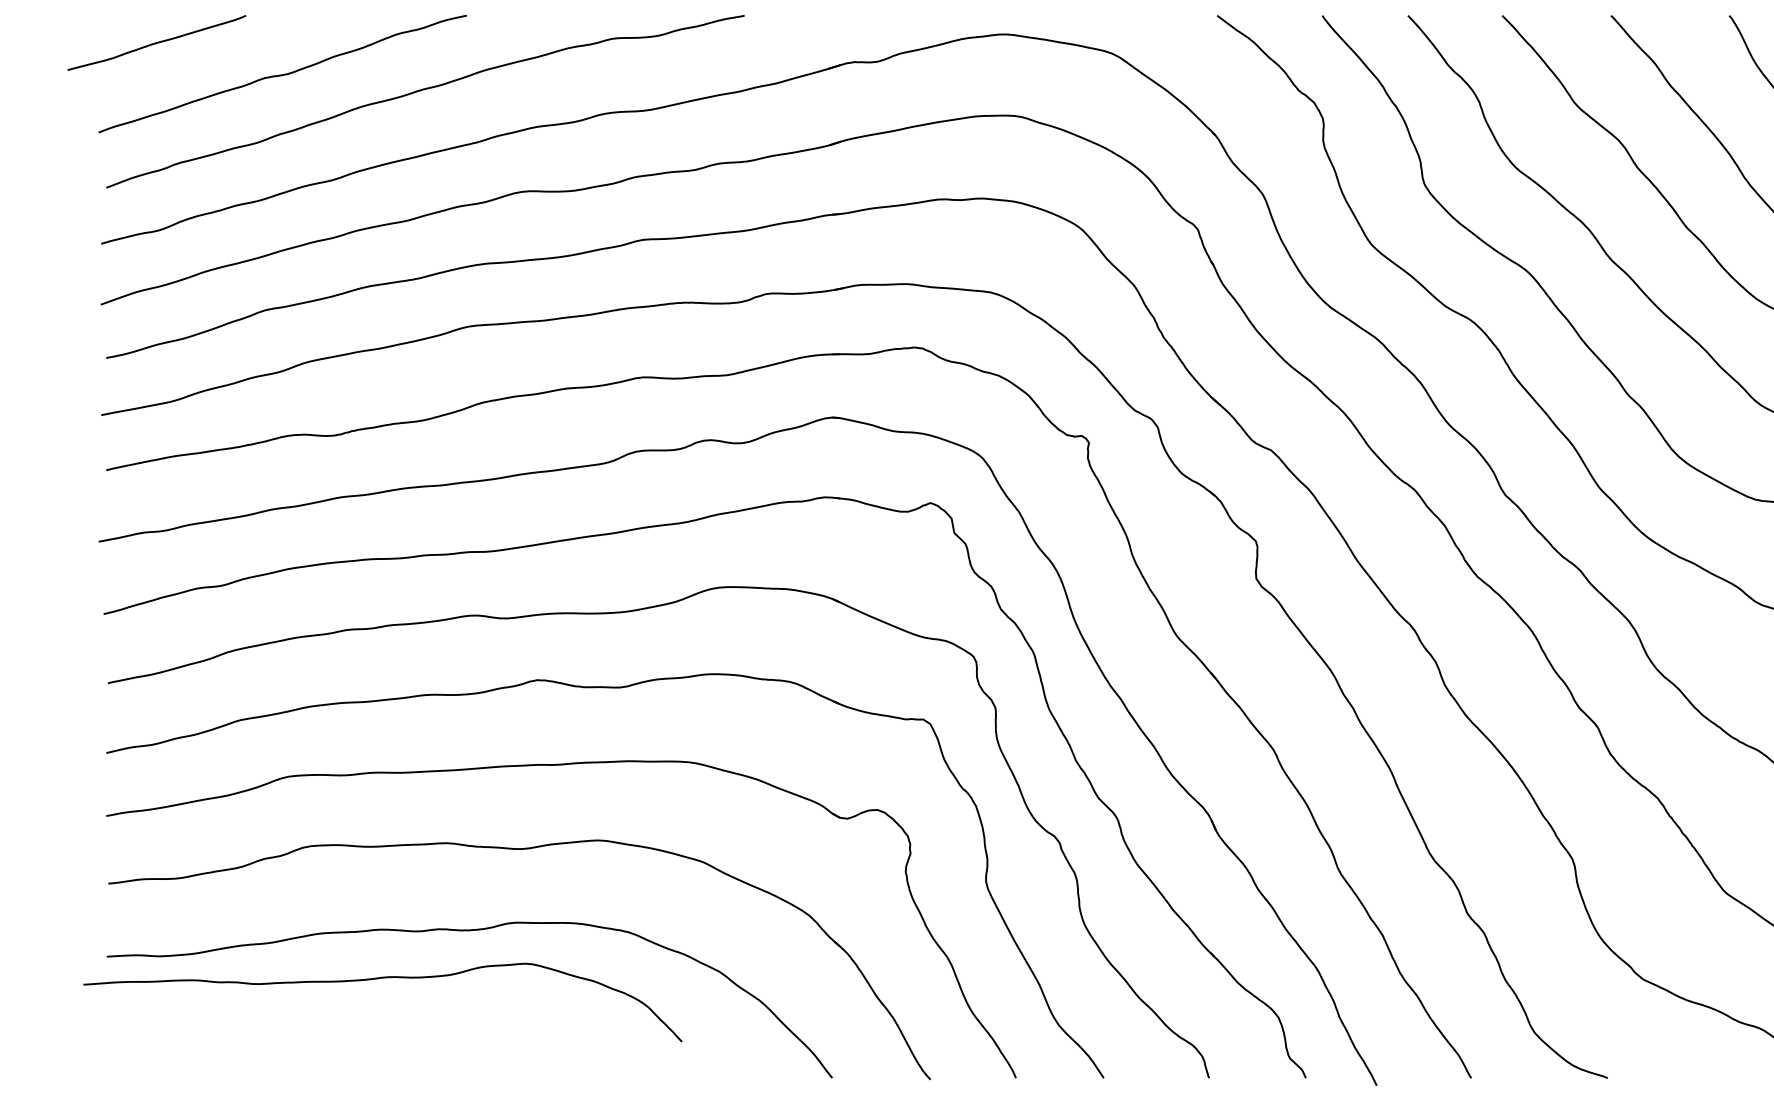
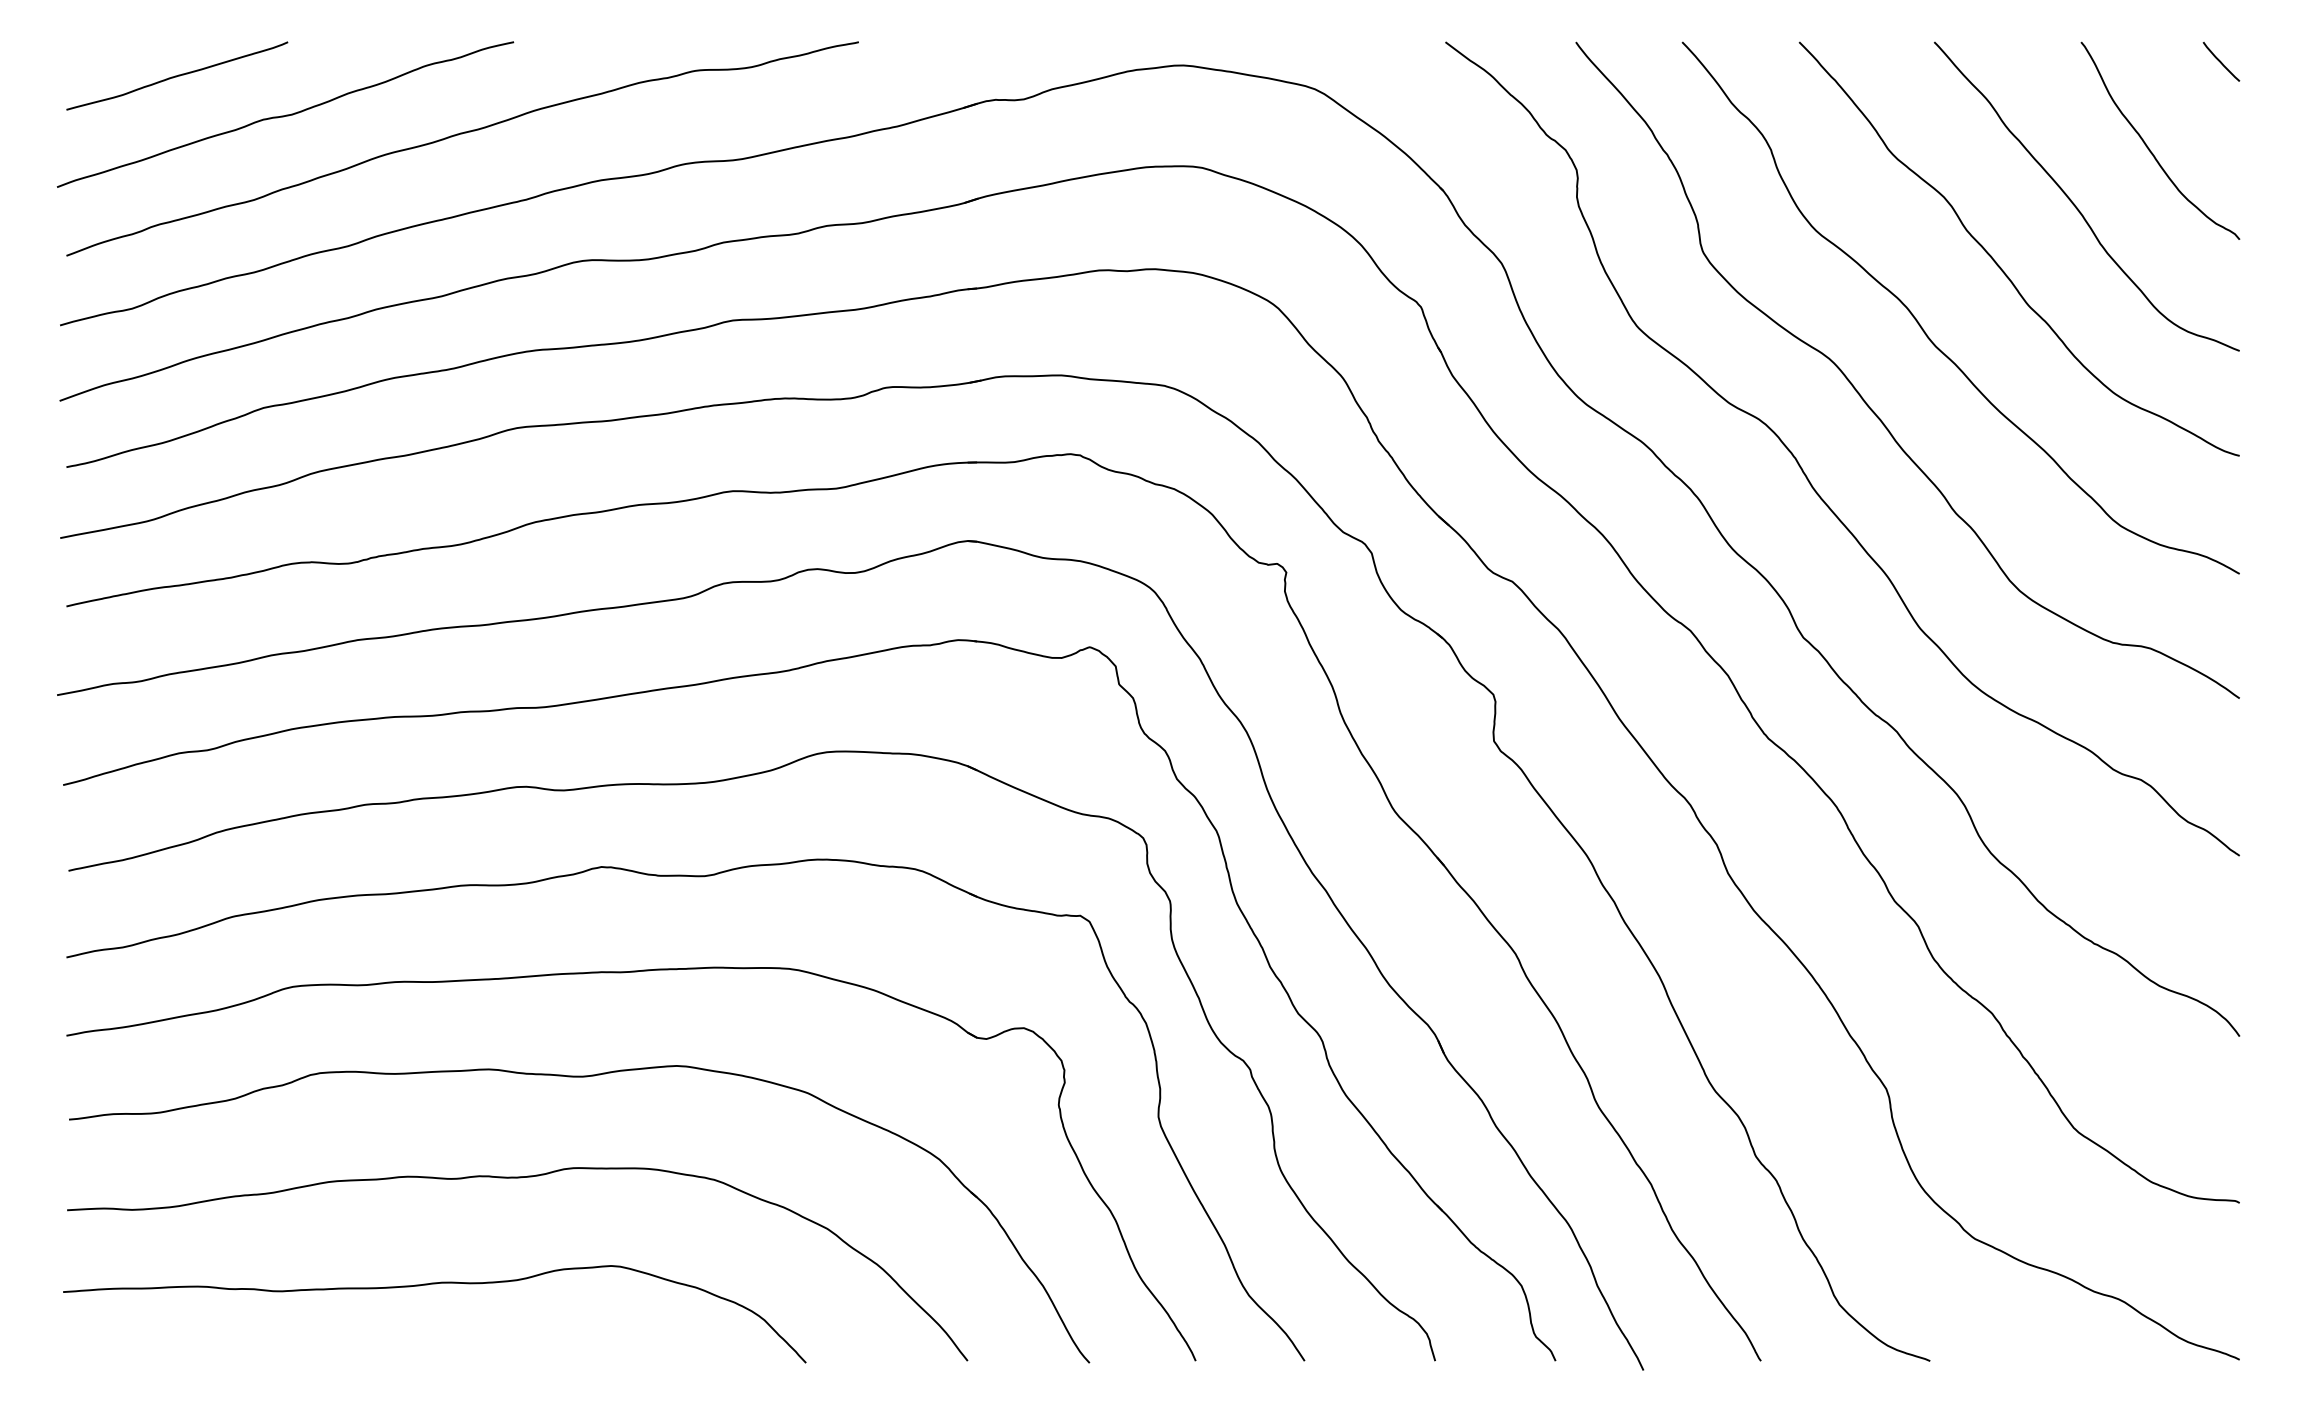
curve: (157, 42) -> (177, 75), moved
curve: (377, 979) -> (427, 1285), moved

